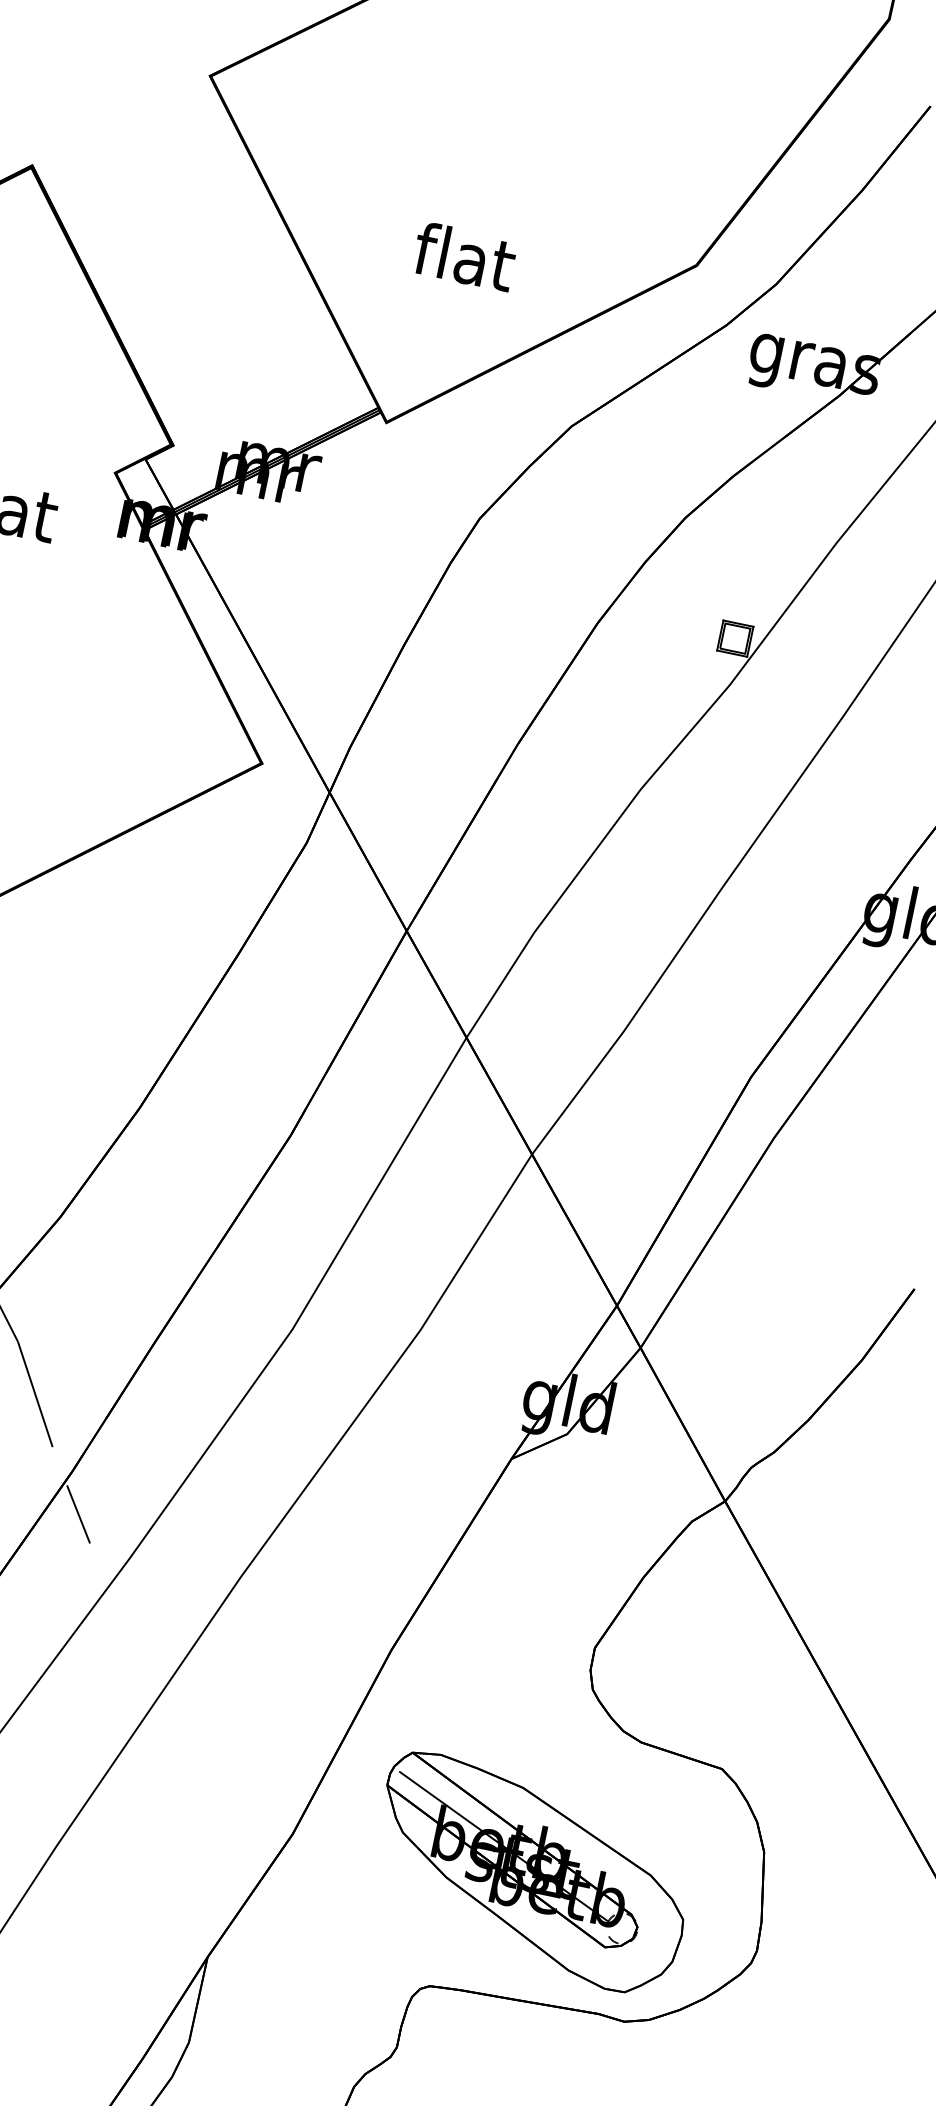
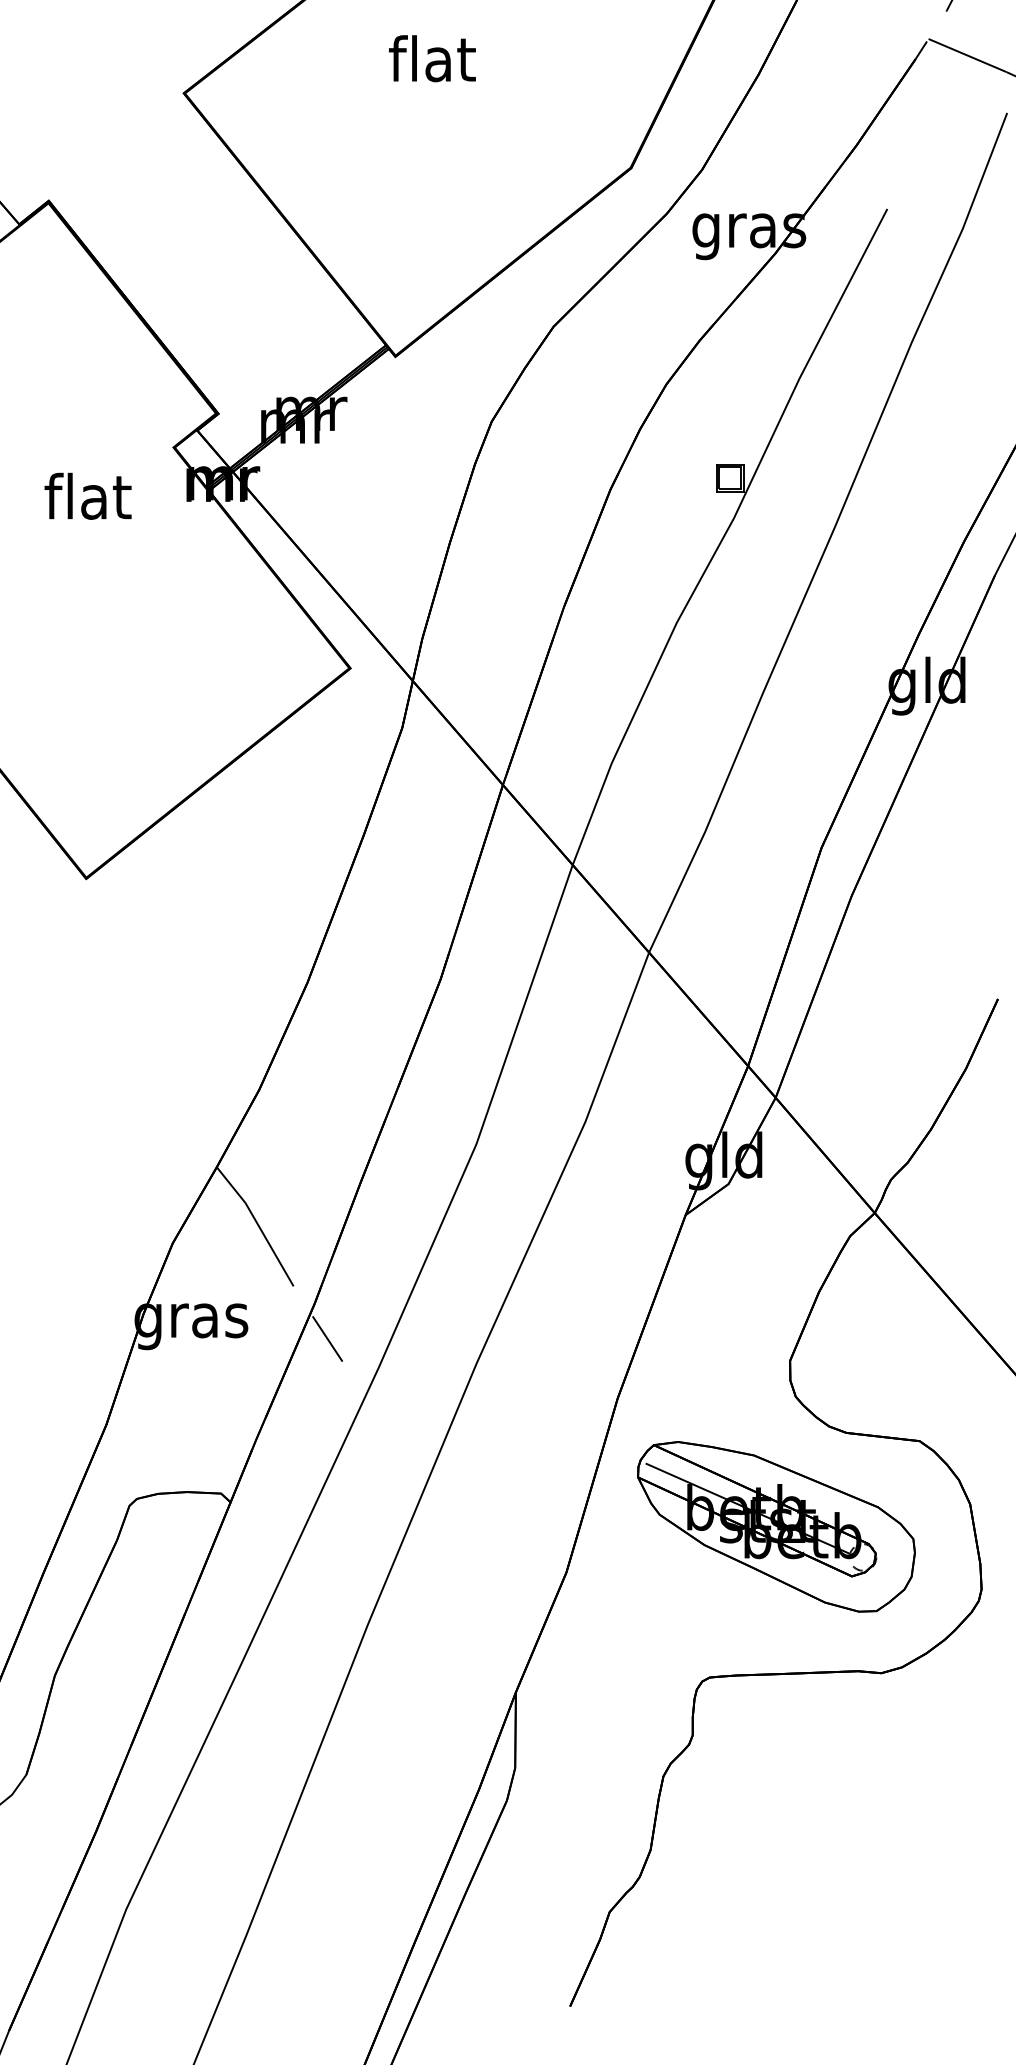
text: (464, 256) -> (432, 58), moved
part: (531, 1873) -> (776, 1526), moved

